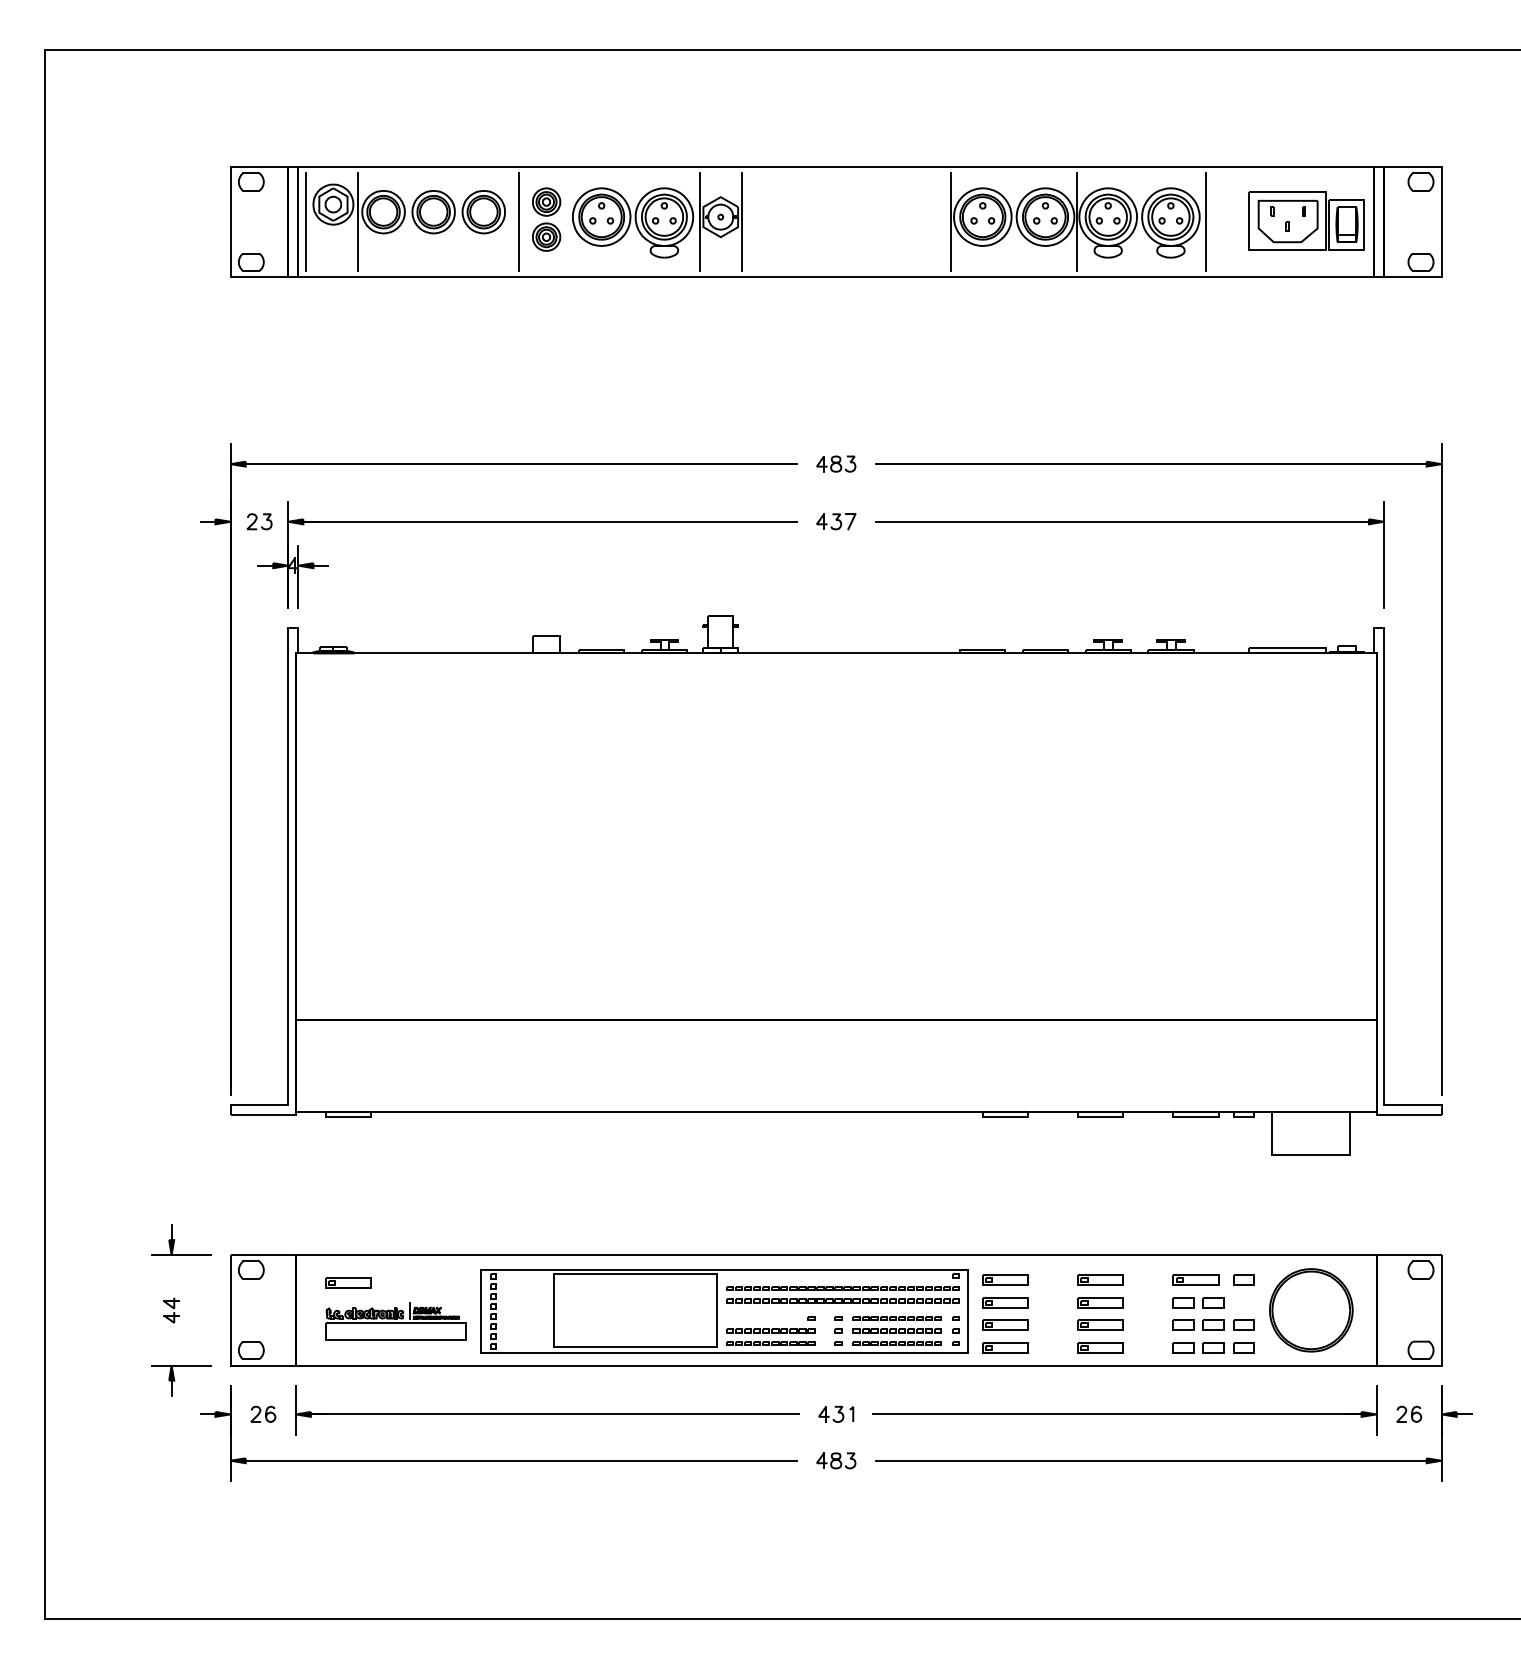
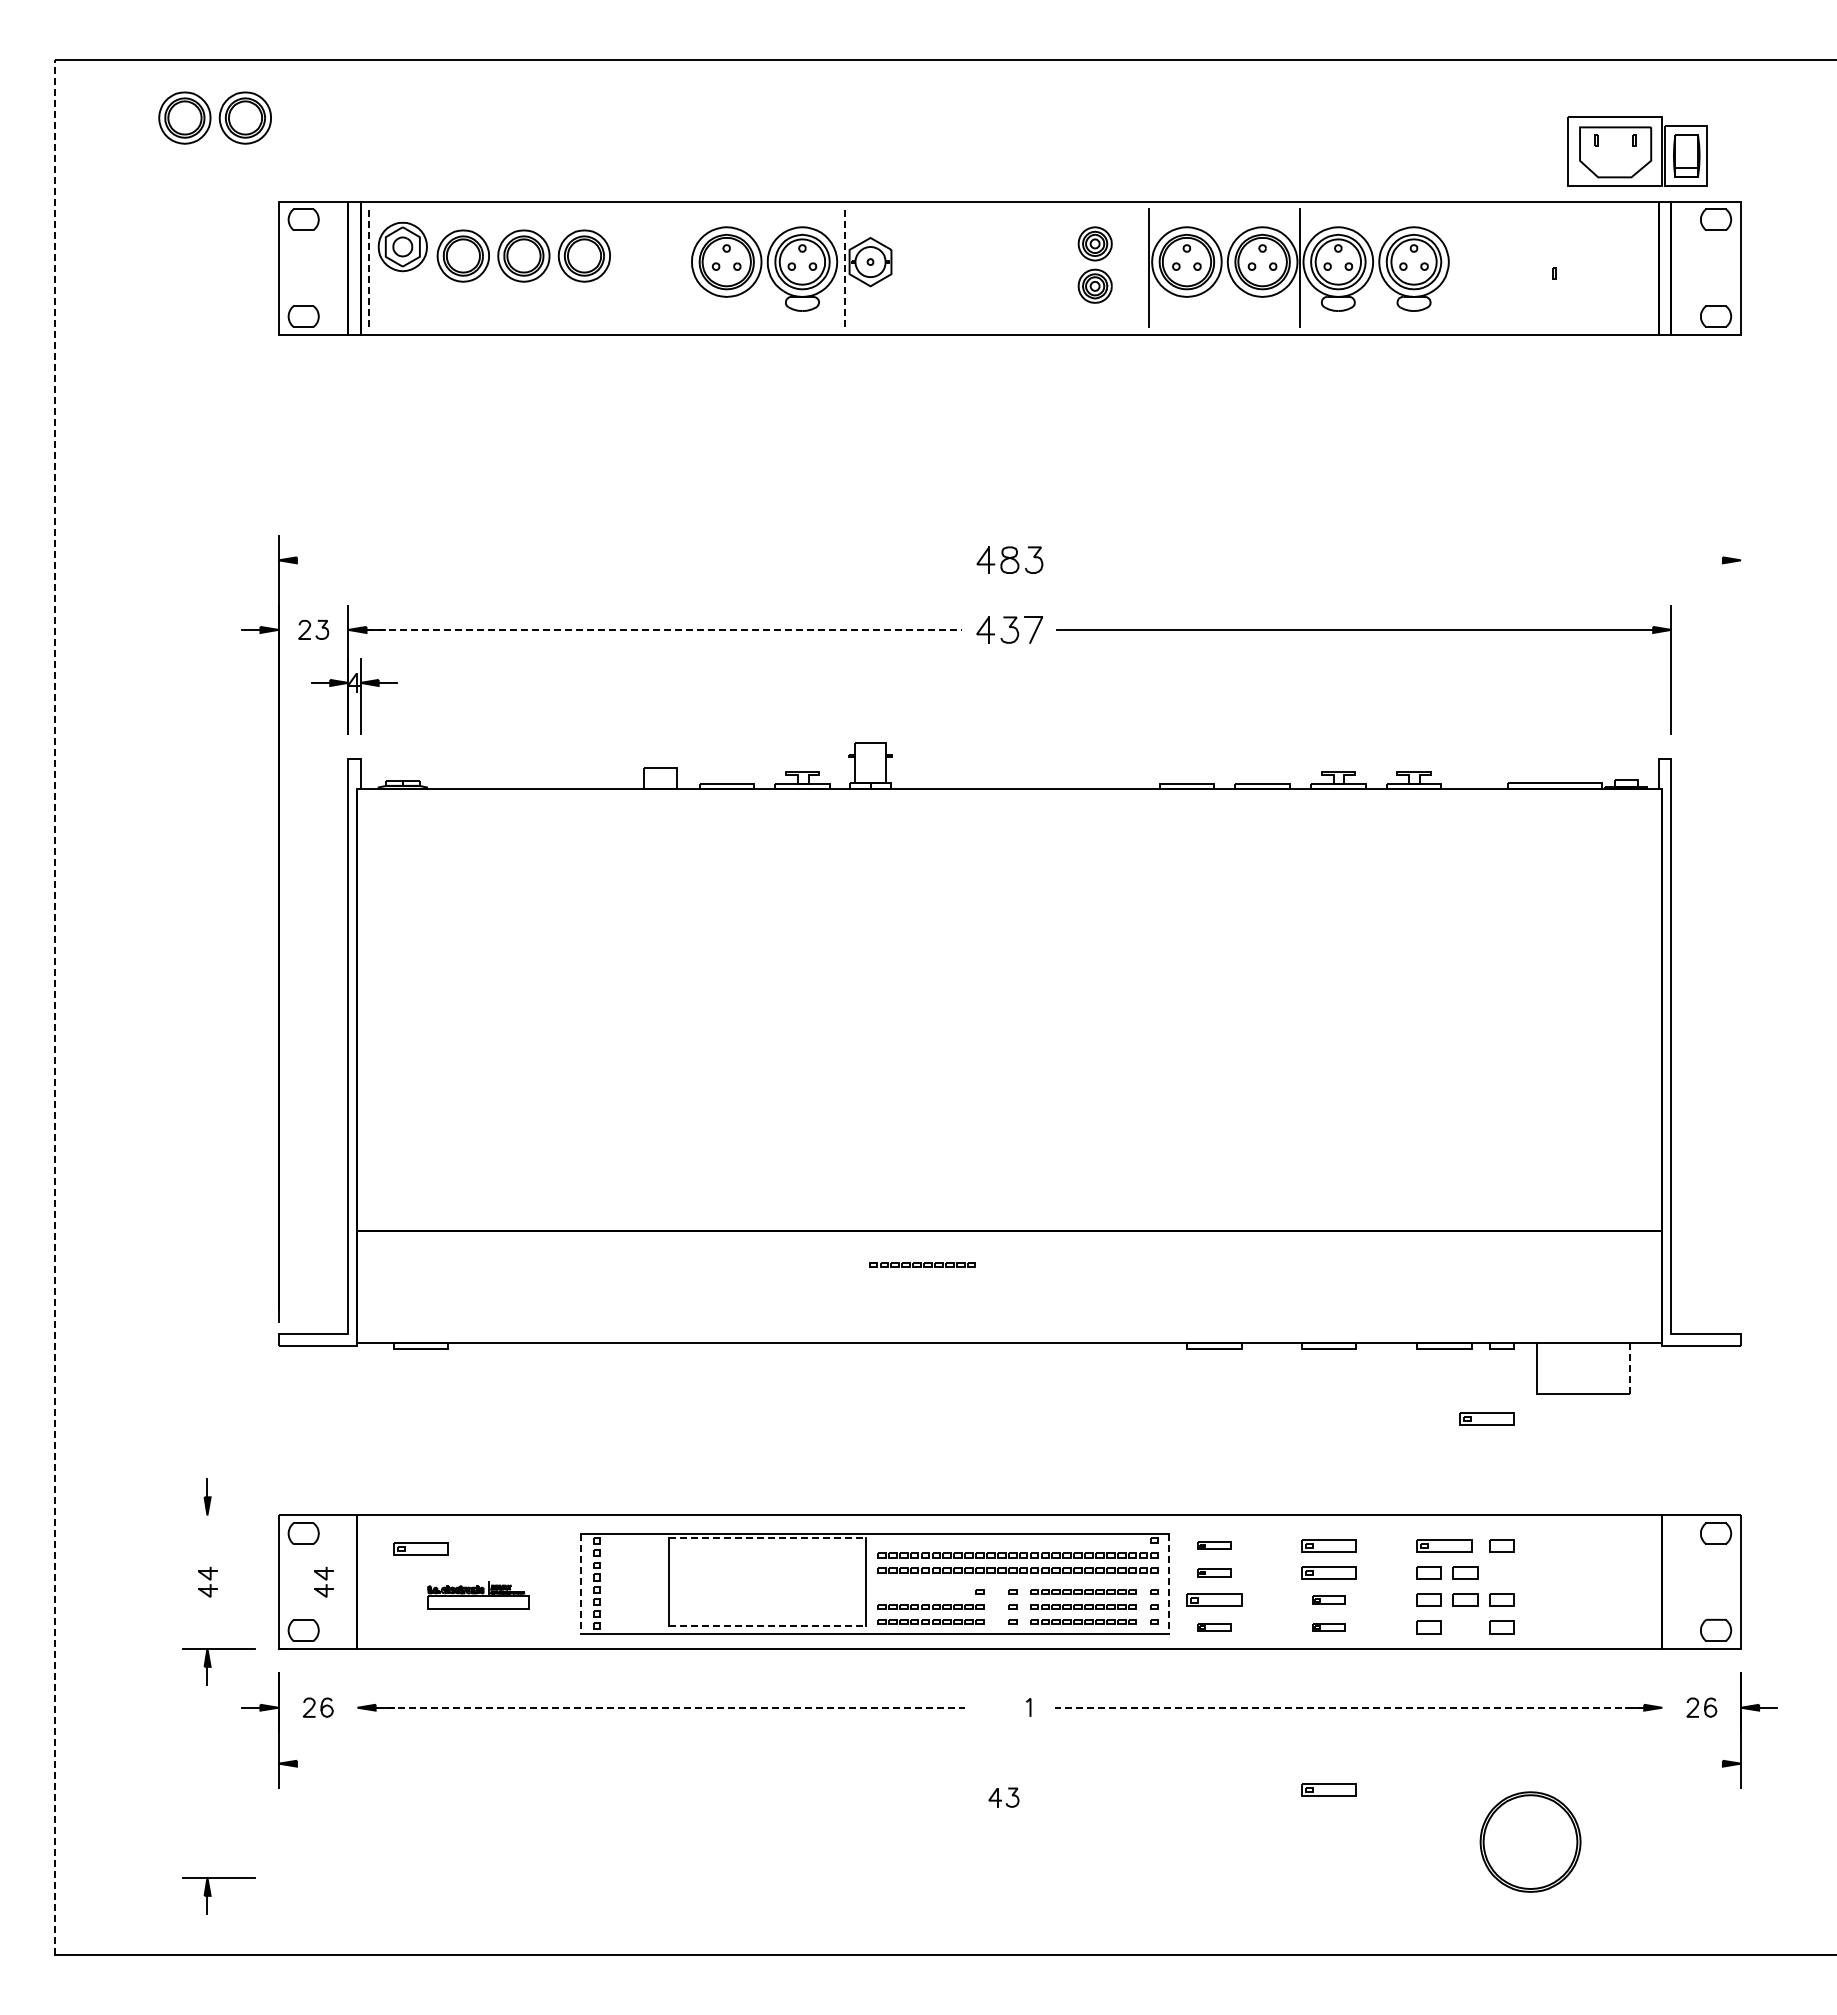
part: (177, 97) -> (214, 117), added
part: (545, 219) -> (1094, 264), moved
part: (1306, 220) -> (1637, 151), moved
line: (305, 221) -> (369, 267), solid -> dashed
line: (699, 221) -> (844, 267), solid -> dashed
line: (357, 222) -> (432, 268), removed
line: (518, 222) -> (626, 268), removed
line: (742, 222) -> (896, 268), removed
line: (1206, 222) -> (1456, 268), removed
line: (521, 464) -> (629, 560), removed
part: (835, 464) -> (1009, 560), size x1.4
line: (1150, 464) -> (1389, 560), removed
line: (550, 521) -> (664, 629), solid -> dashed
part: (836, 521) -> (1010, 629), size x1.4
line: (1441, 769) -> (1740, 928), removed
line: (45, 833) -> (55, 1006), solid -> dashed
part: (763, 1047) -> (922, 1264), added
line: (1350, 1133) -> (1630, 1368), solid -> dashed
part: (1230, 1174) -> (1486, 1418), added
line: (180, 1255) -> (218, 1515), removed
line: (636, 1274) -> (768, 1538), solid -> dashed
part: (1005, 1280) -> (1214, 1545), size x0.6
part: (1005, 1302) -> (1214, 1572), size x0.6
part: (267, 1309) -> (323, 1581), added
part: (1311, 1309) -> (1530, 1841), moved
line: (481, 1311) -> (581, 1583), solid -> dashed
line: (967, 1311) -> (1168, 1583), solid -> dashed
part: (396, 1321) -> (478, 1595), size x0.6
part: (1100, 1324) -> (1328, 1599), size x0.6
line: (636, 1347) -> (768, 1626), solid -> dashed
part: (1005, 1347) -> (1214, 1627), size x0.6
part: (1100, 1347) -> (1328, 1627), size x0.6
part: (1213, 1347) -> (1465, 1627), removed
line: (295, 1410) -> (357, 1702), removed
line: (1376, 1410) -> (1662, 1702), removed
line: (555, 1414) -> (670, 1707), solid -> dashed
part: (830, 1414) -> (1003, 1797), moved
line: (1117, 1414) -> (1349, 1707), solid -> dashed
line: (521, 1460) -> (629, 1763), removed
part: (835, 1460) -> (1009, 1763), removed
line: (1150, 1460) -> (1389, 1763), removed
part: (1100, 1482) -> (1328, 1789), added
part: (174, 1569) -> (211, 1895), added

